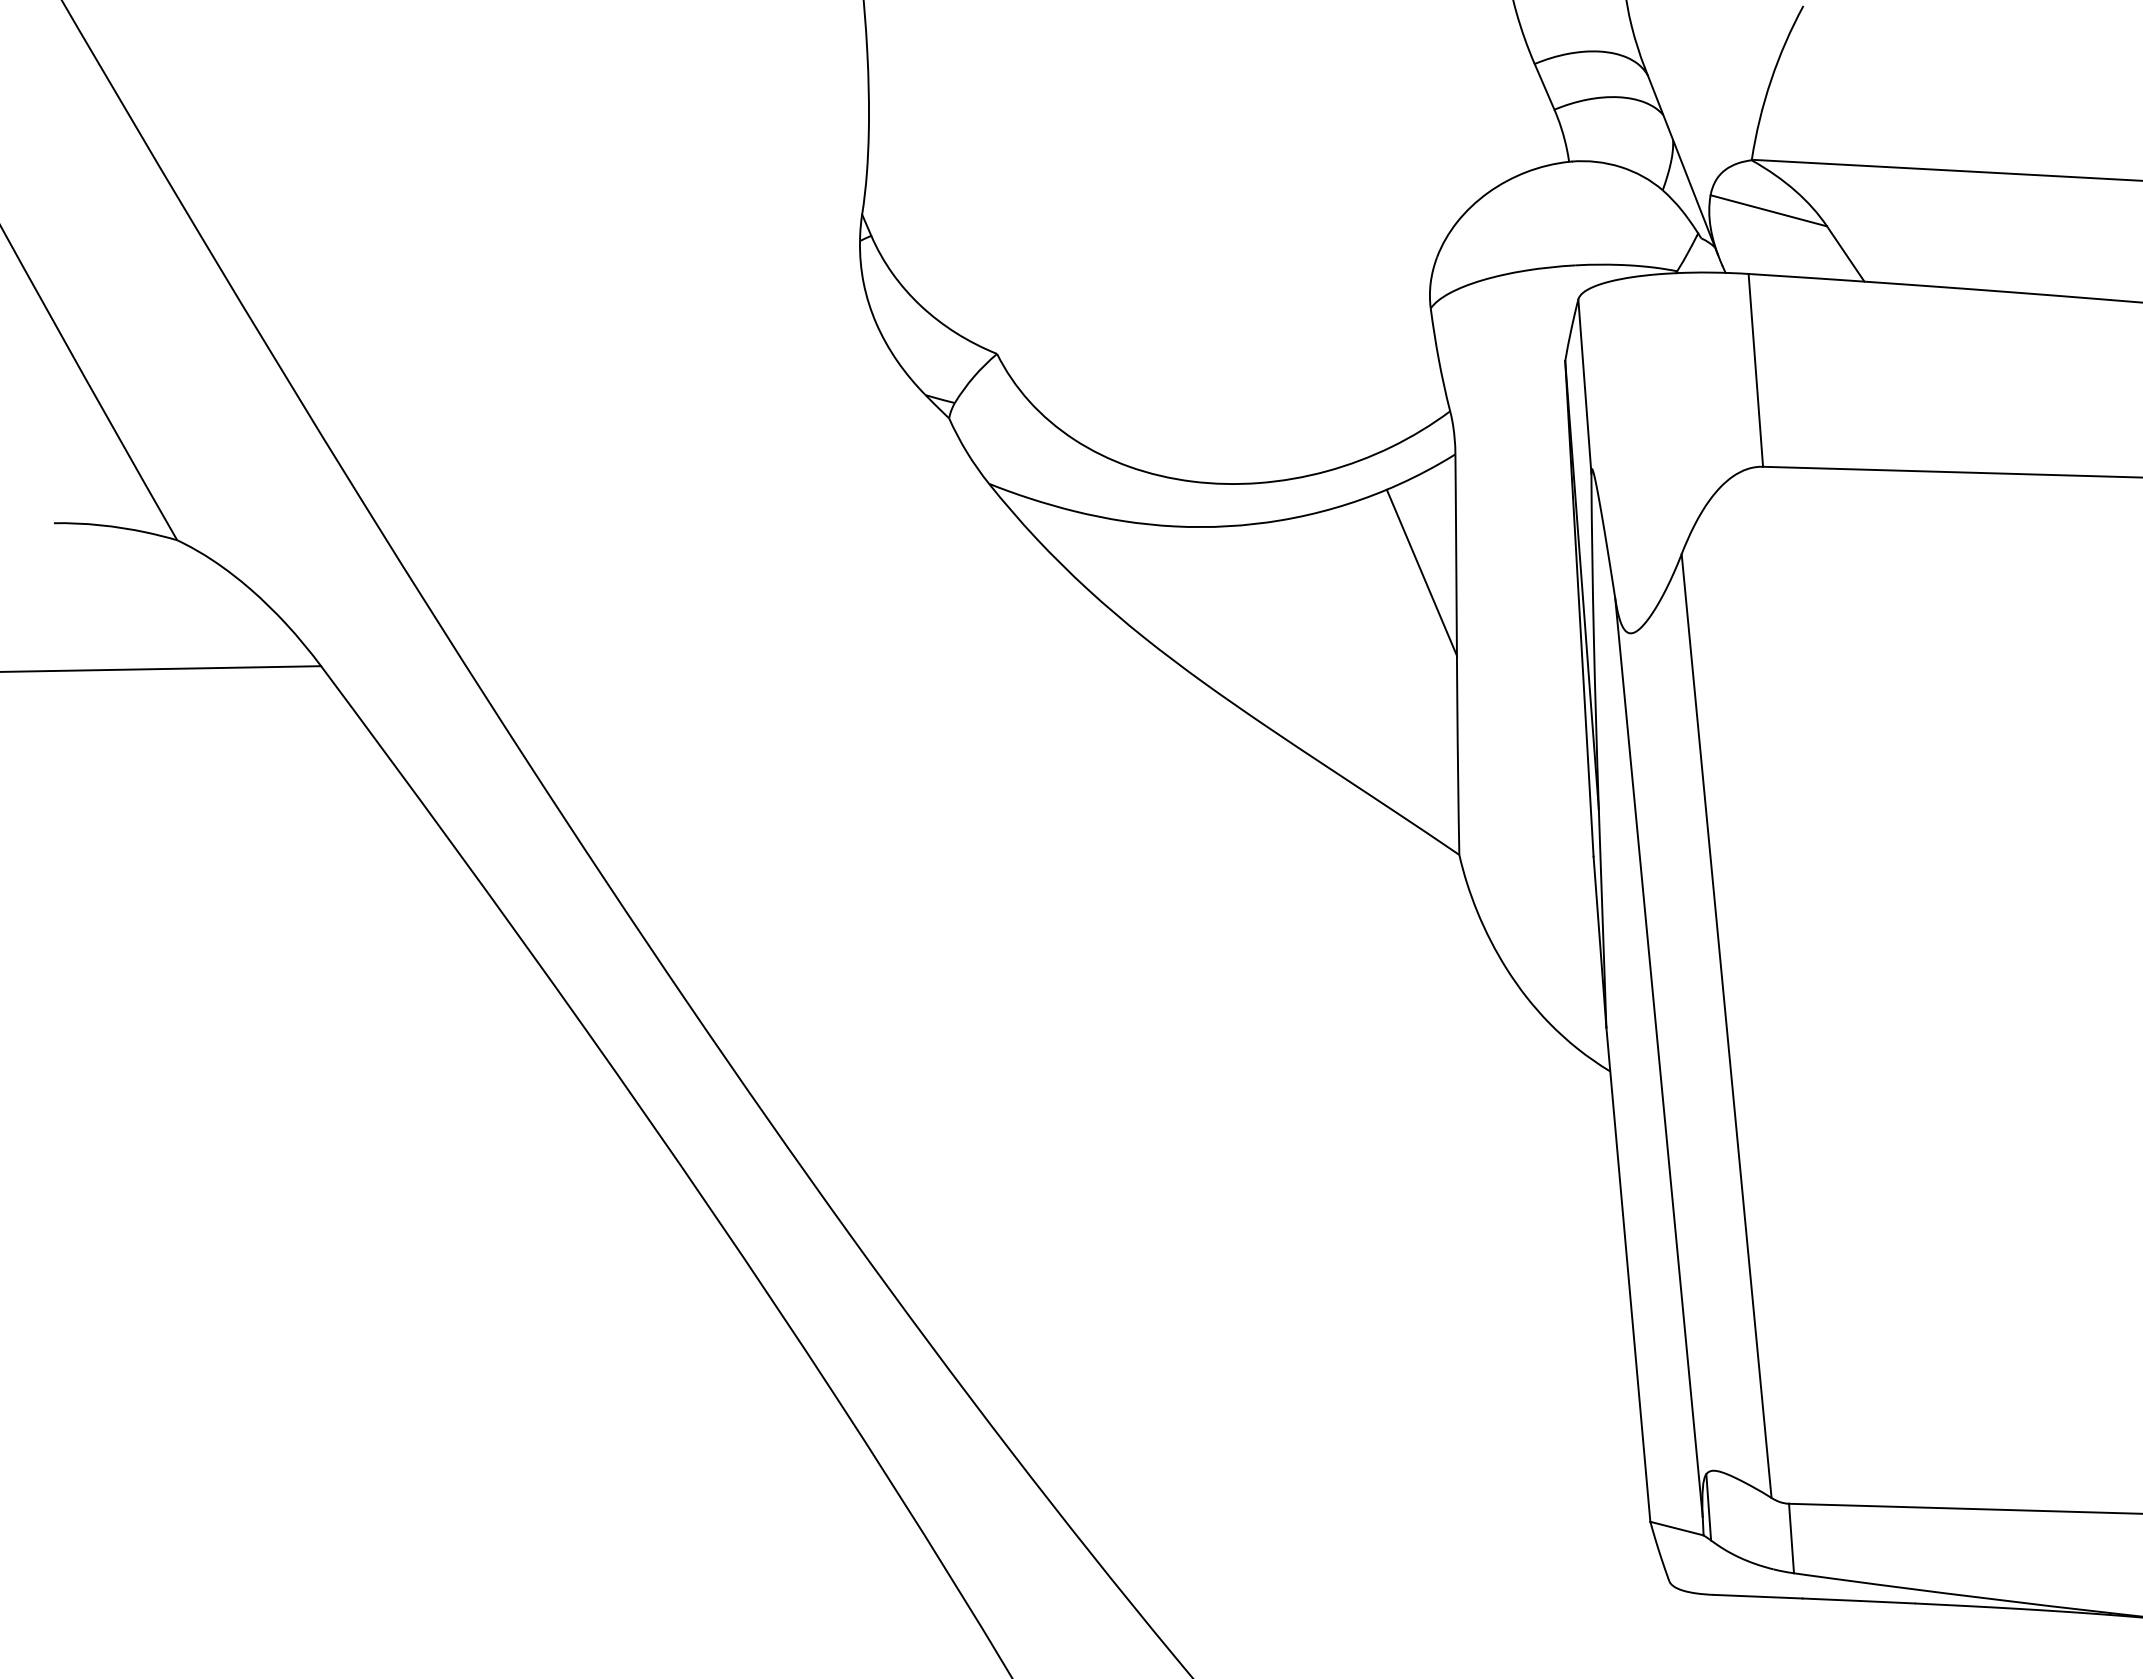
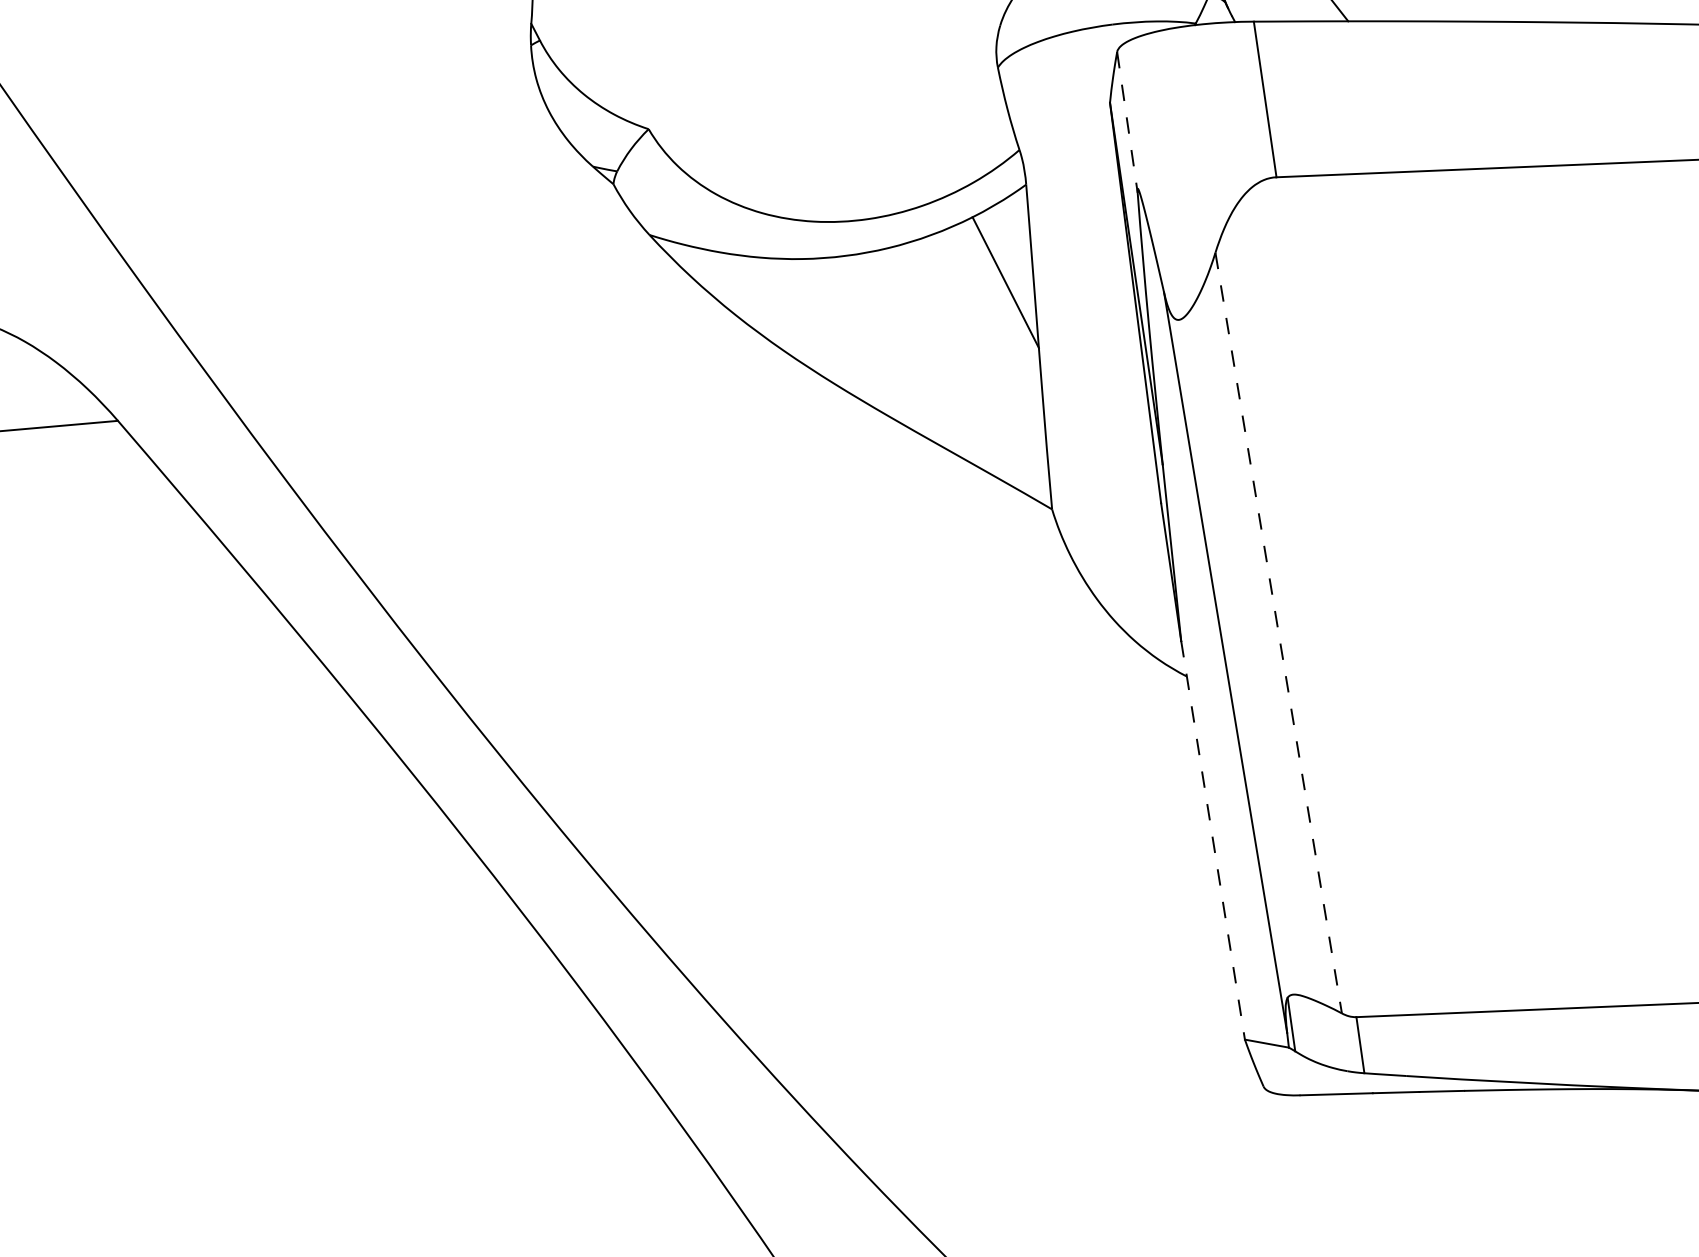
line: (1584, 386) -> (1127, 122), solid -> dashed
line: (1726, 1026) -> (1278, 633), solid -> dashed
line: (1628, 1275) -> (1213, 841), solid -> dashed

